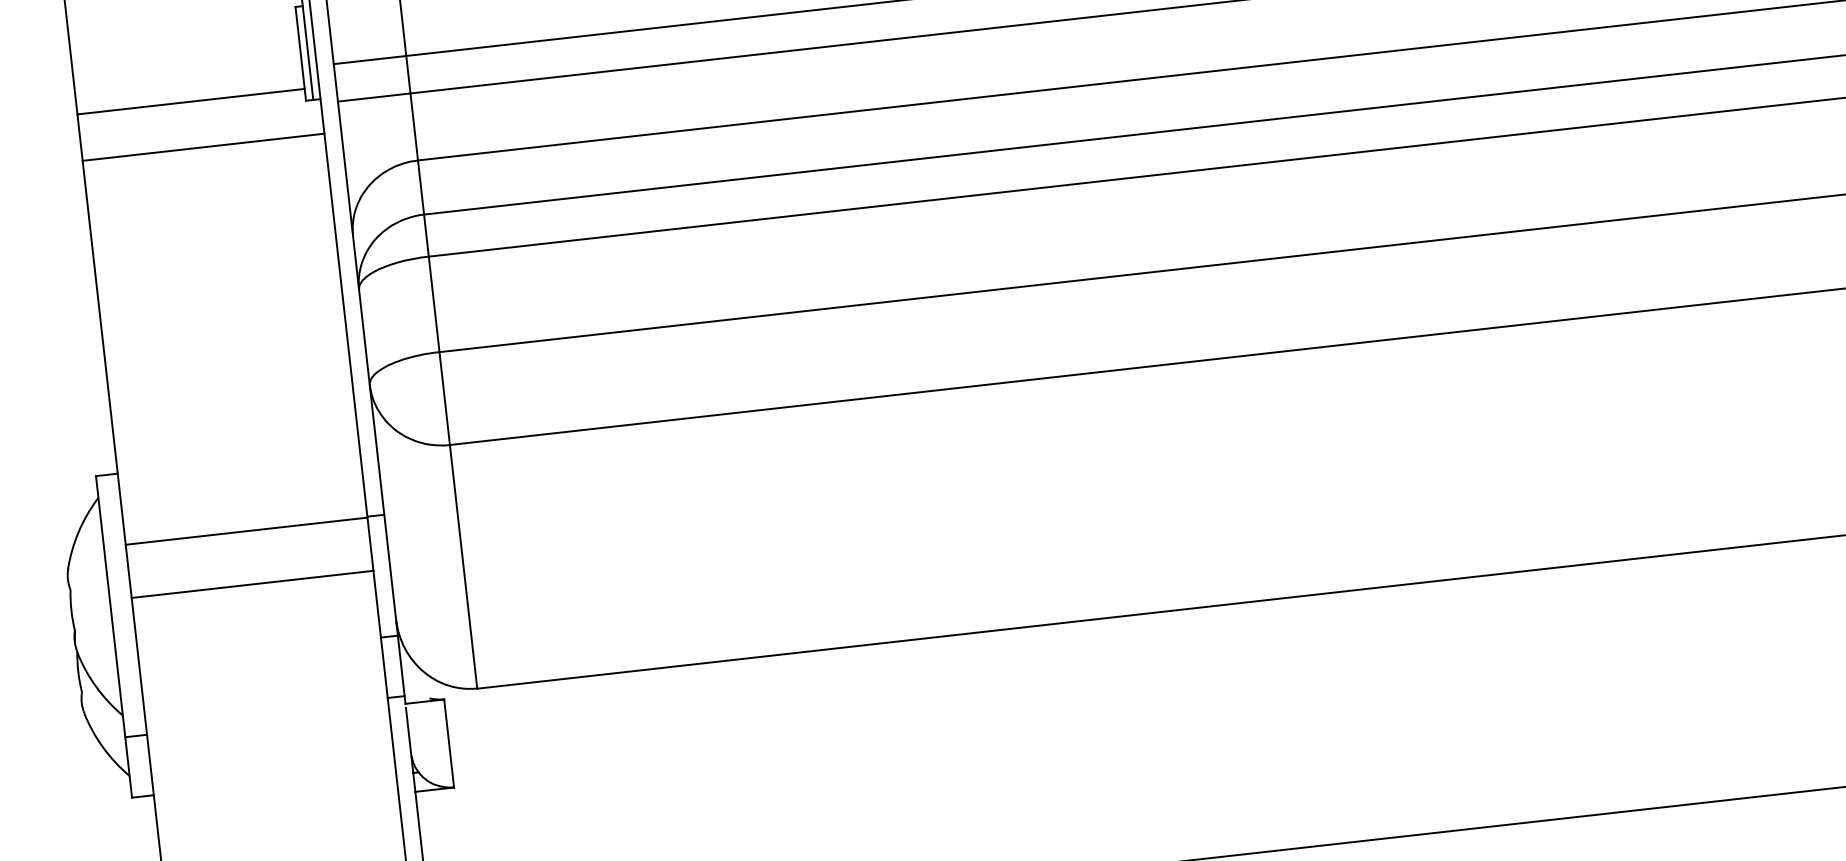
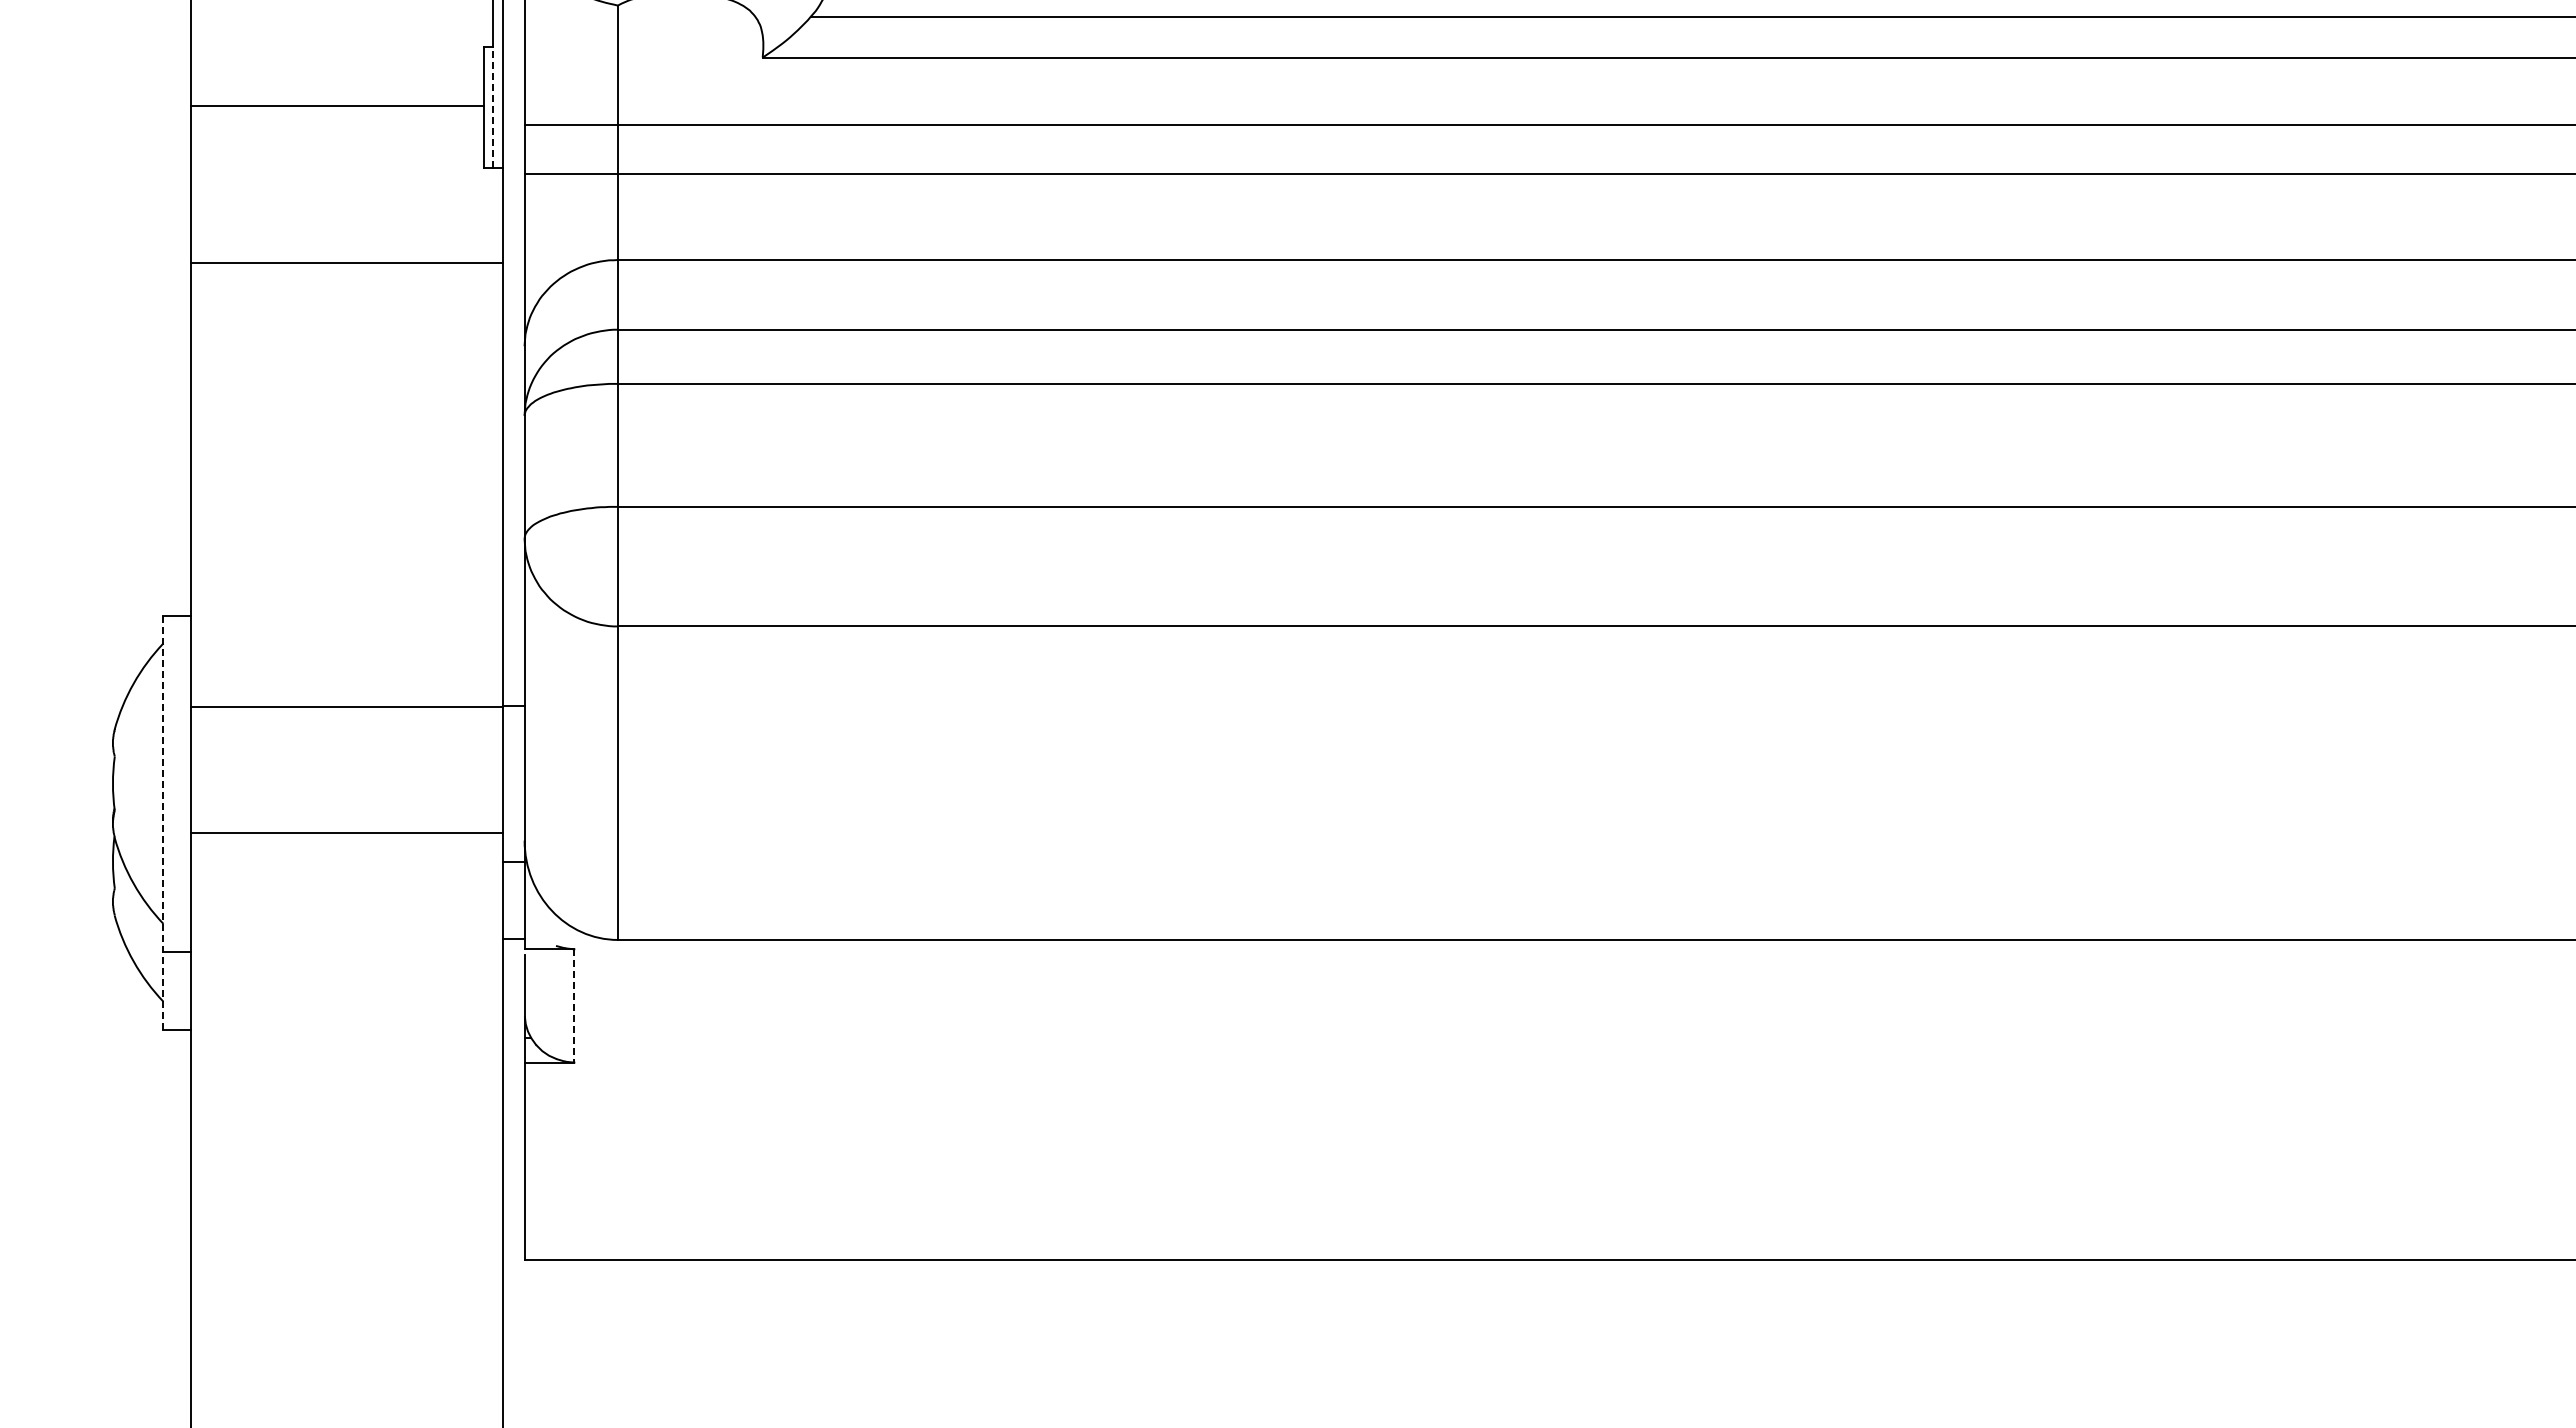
line: (308, 52) -> (493, 107), solid -> dashed
line: (190, 101) -> (337, 105), moved
line: (203, 147) -> (346, 262), moved
line: (252, 584) -> (346, 832), moved
line: (114, 636) -> (163, 822), solid -> dashed
line: (449, 743) -> (574, 1005), solid -> dashed

